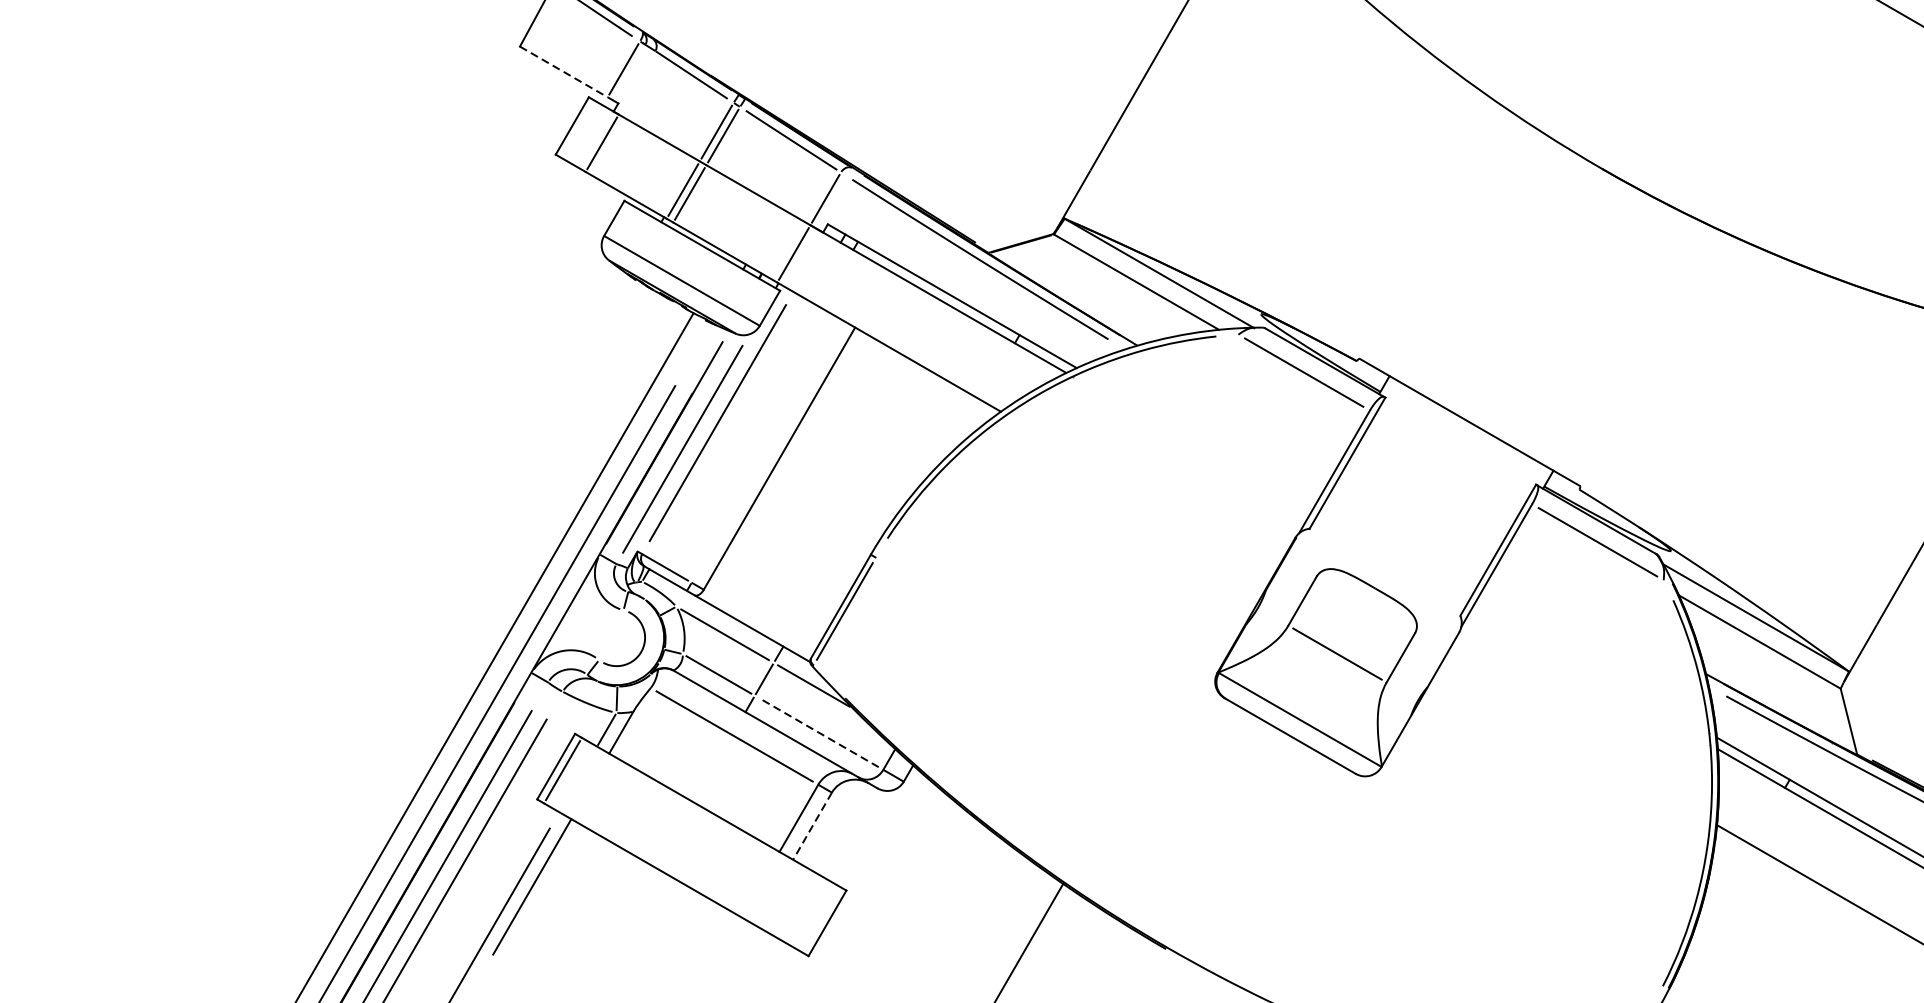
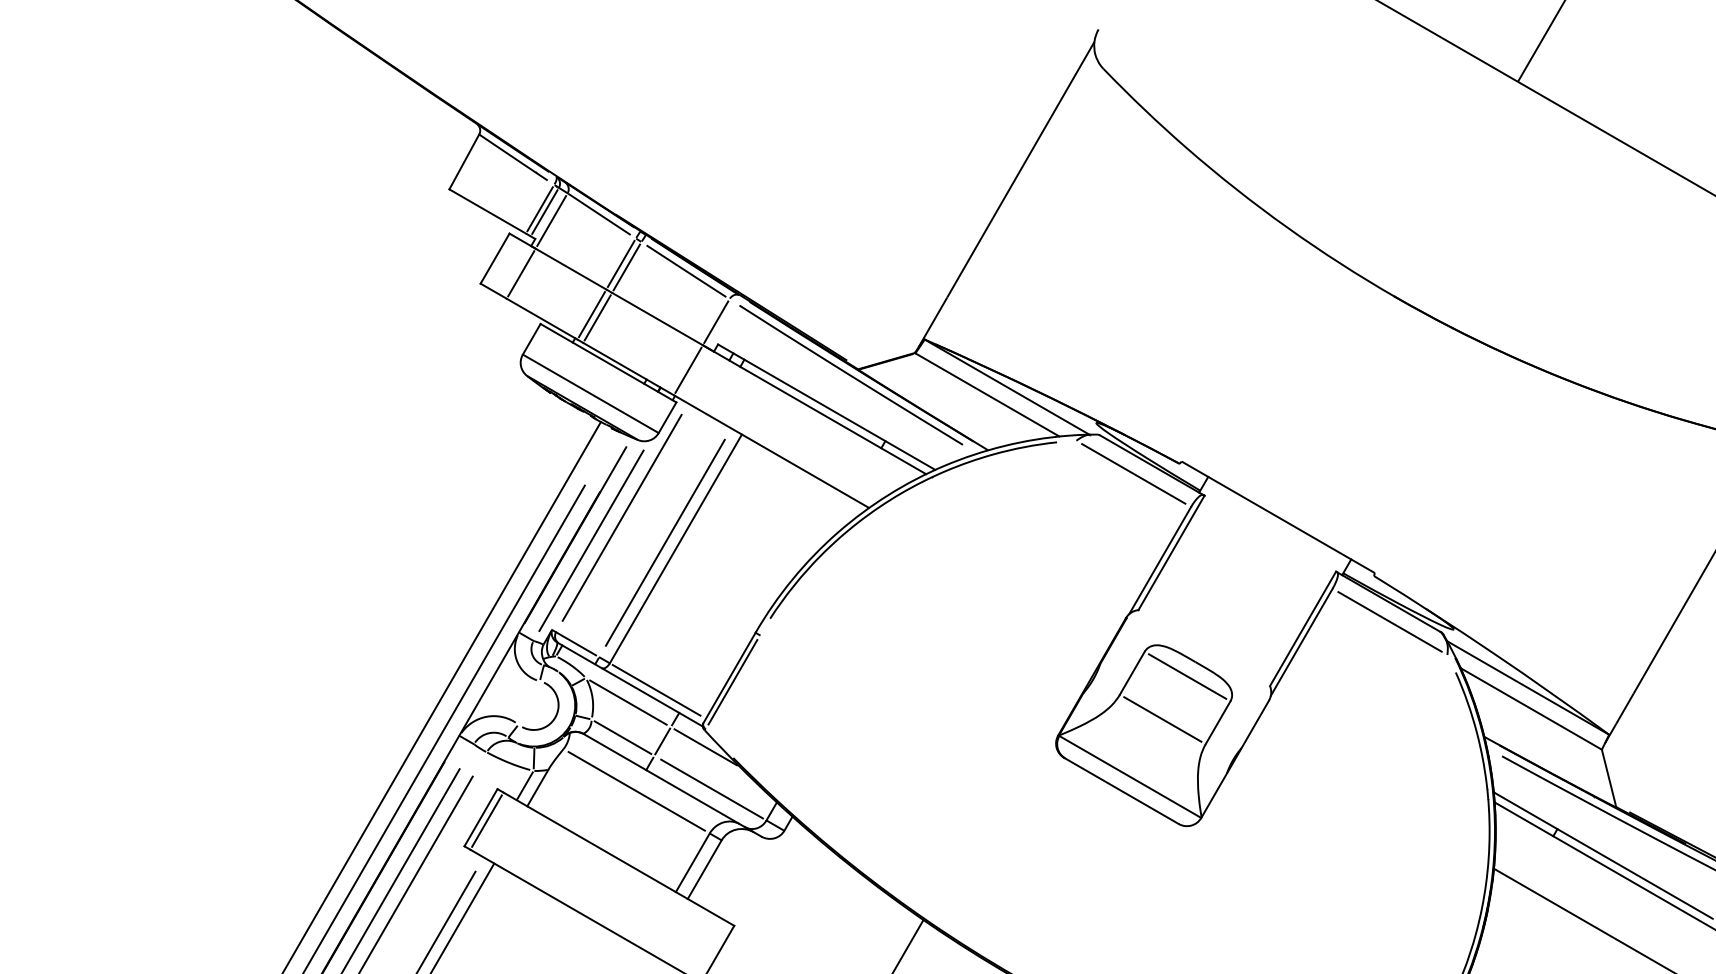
line: (564, 71) -> (488, 211), dashed -> solid
line: (628, 71) -> (544, 211), added
line: (636, 82) -> (551, 220), added
line: (766, 451) -> (664, 542), added
line: (1365, 604) -> (1187, 676), added
line: (757, 620) -> (656, 690), added
line: (821, 734) -> (712, 789), dashed -> solid
line: (812, 826) -> (704, 869), dashed -> solid

